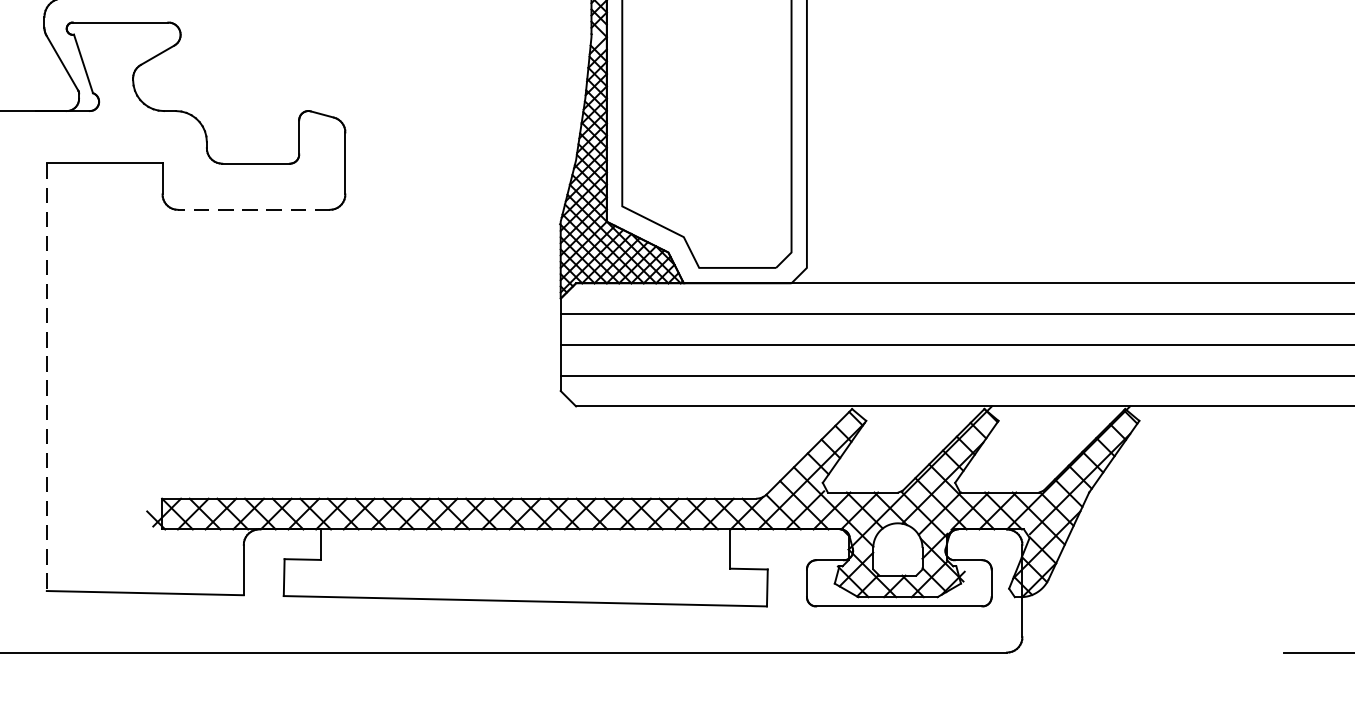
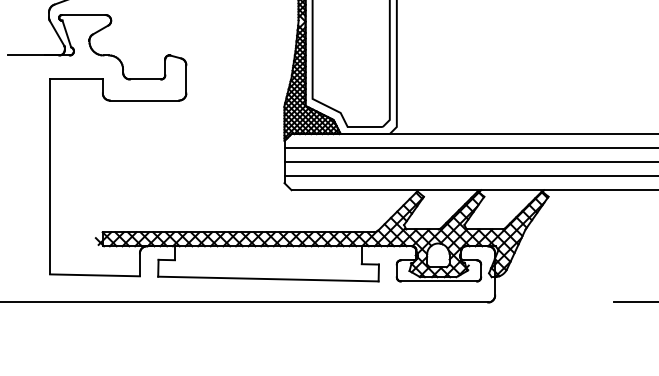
line: (253, 209) -> (144, 100), dashed -> solid
line: (47, 376) -> (50, 176), dashed -> solid

